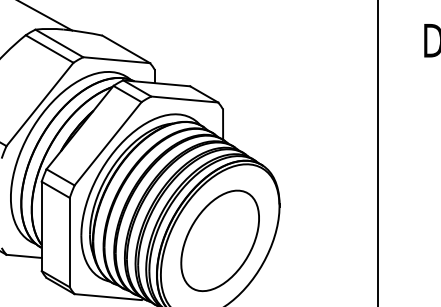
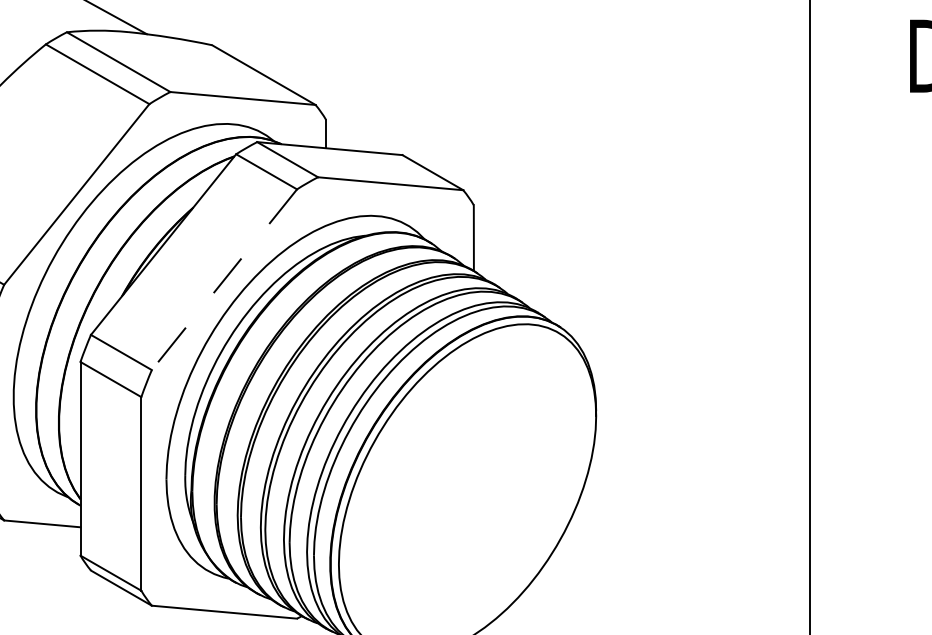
line: (107, 144) -> (223, 281), solid -> dashed
part: (219, 240) -> (466, 489), removed

